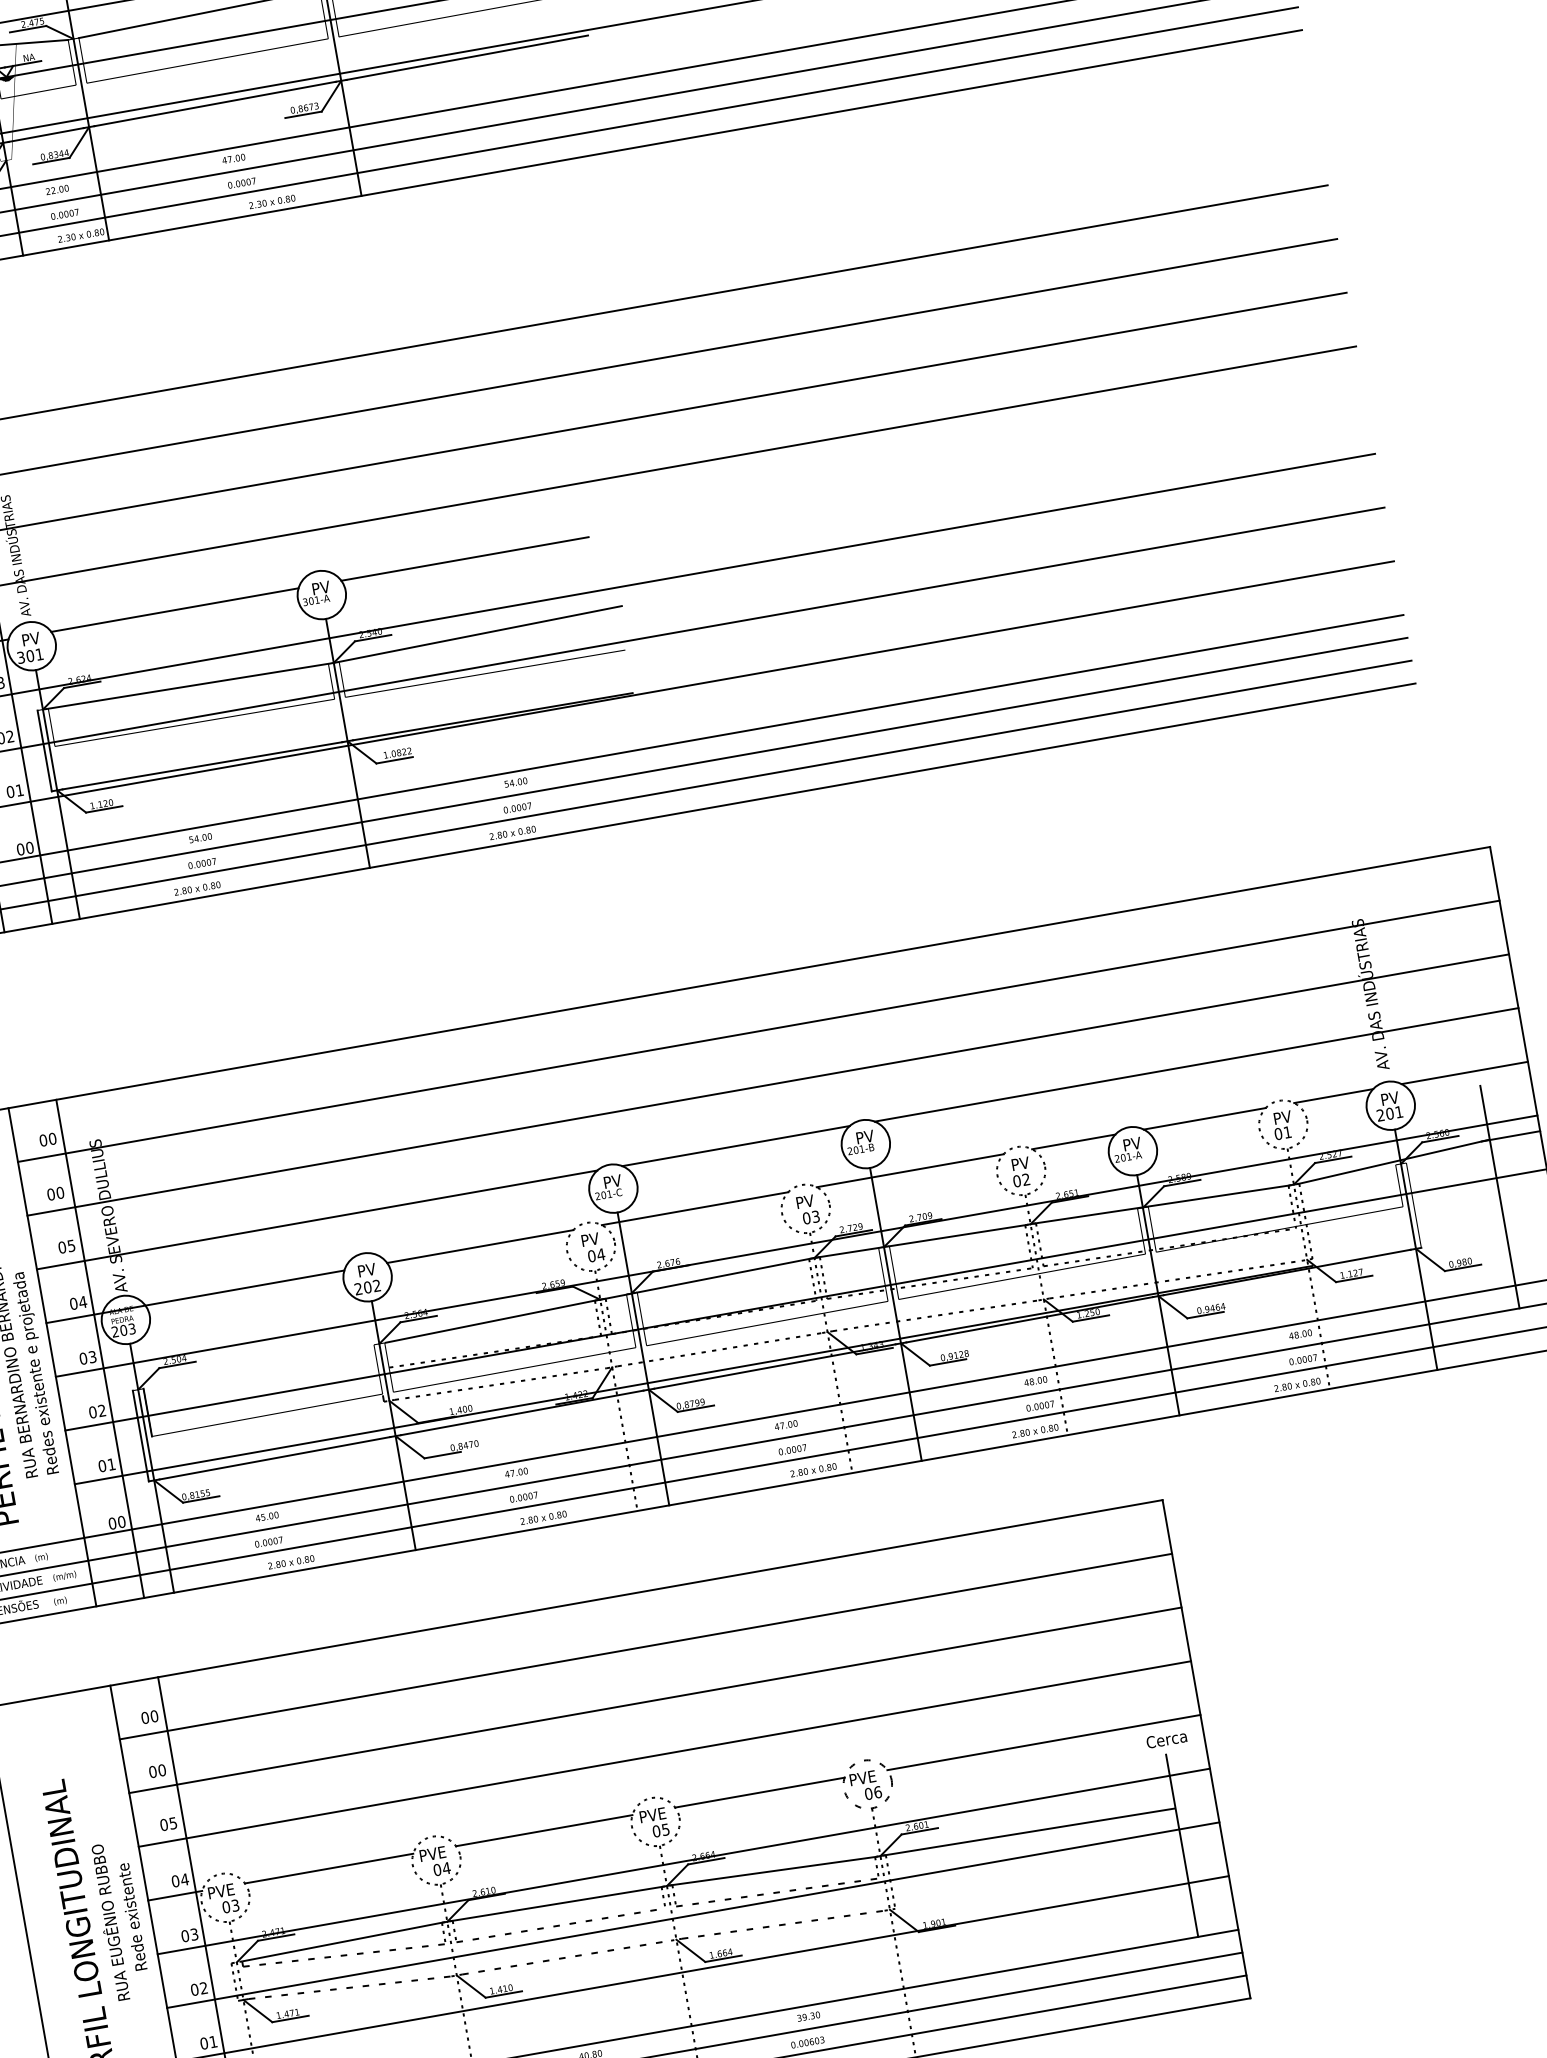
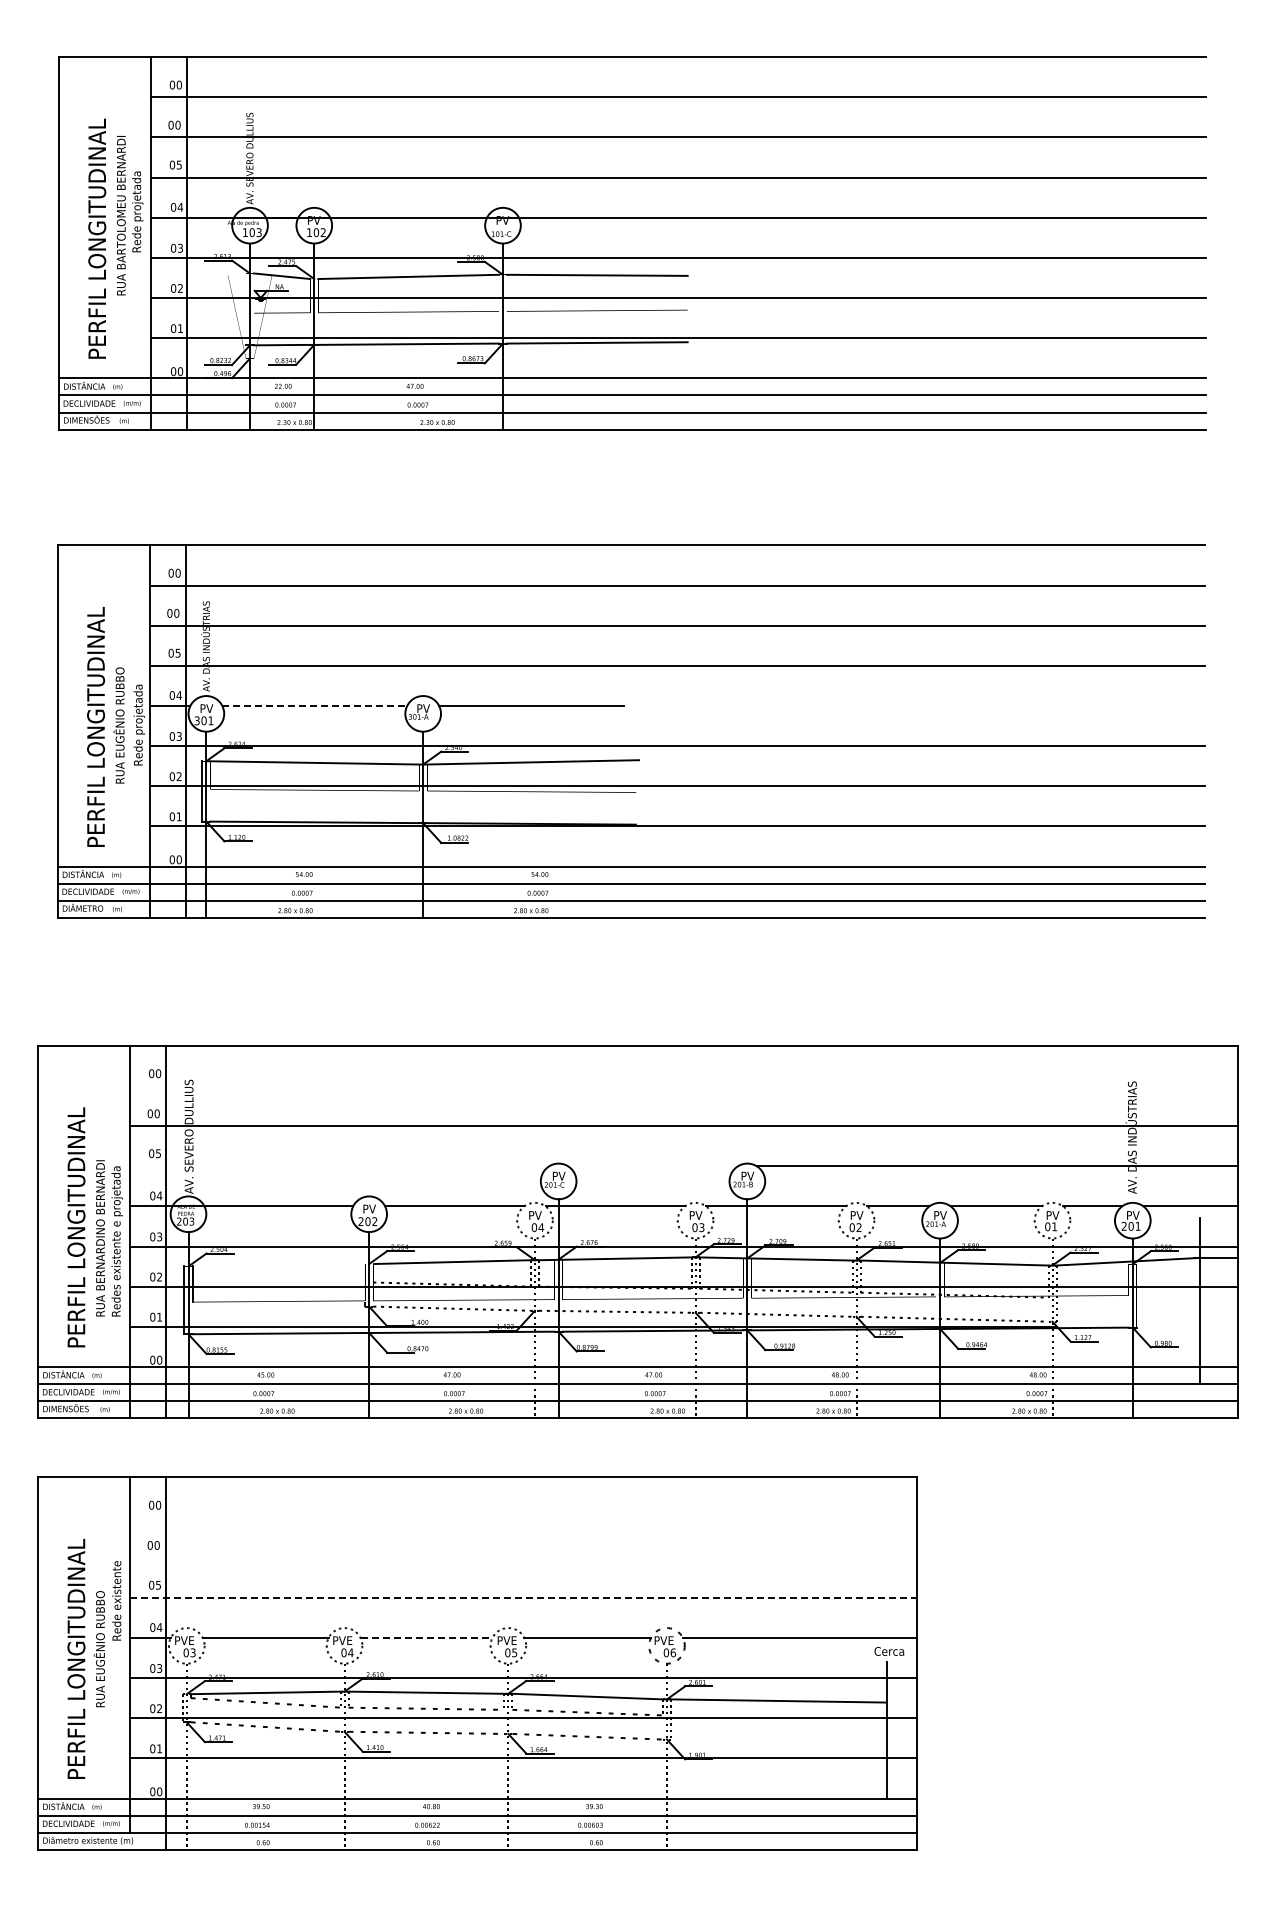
line: (175, 609) -> (315, 705), solid -> dashed
line: (757, 1030) -> (683, 1085), removed
line: (736, 1146) -> (653, 1166), removed
line: (316, 1220) -> (339, 1166), removed
line: (645, 1646) -> (523, 1517), removed
line: (655, 1700) -> (523, 1557), removed
line: (665, 1753) -> (524, 1597), solid -> dashed
line: (544, 1831) -> (426, 1638), solid -> dashed
text: (131, 1916) -> (116, 1600), moved

